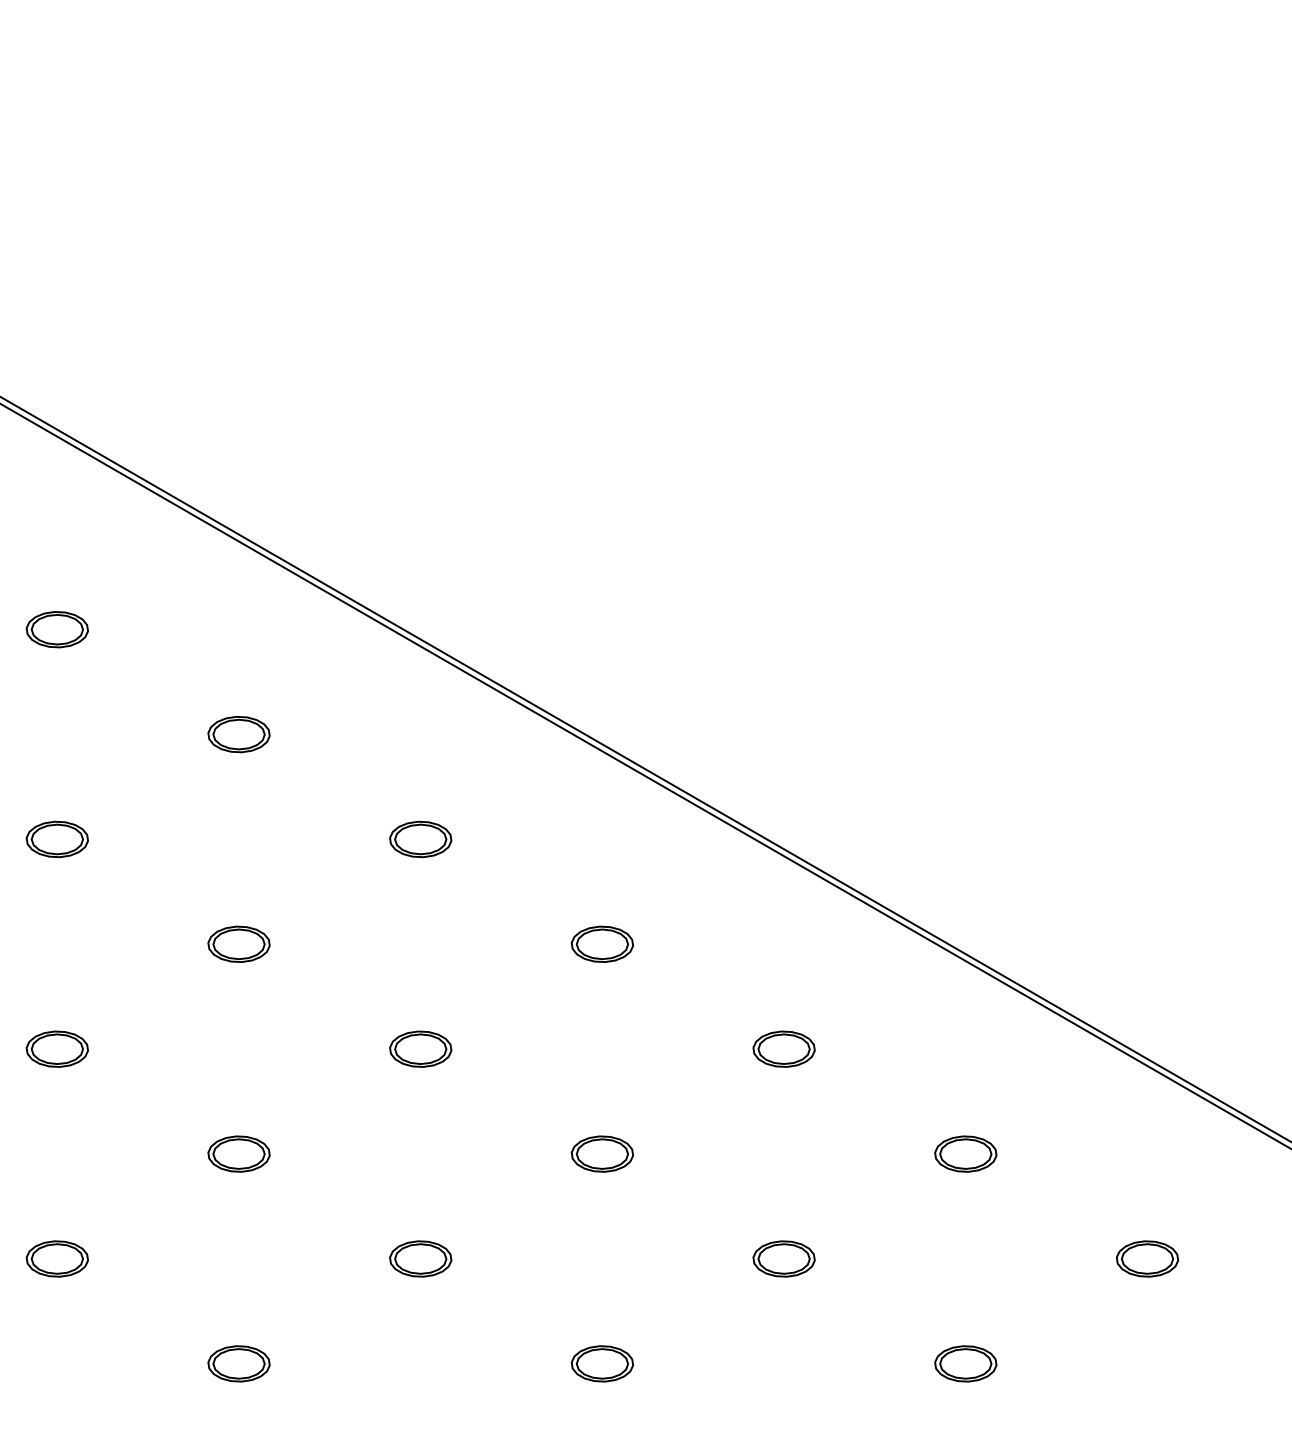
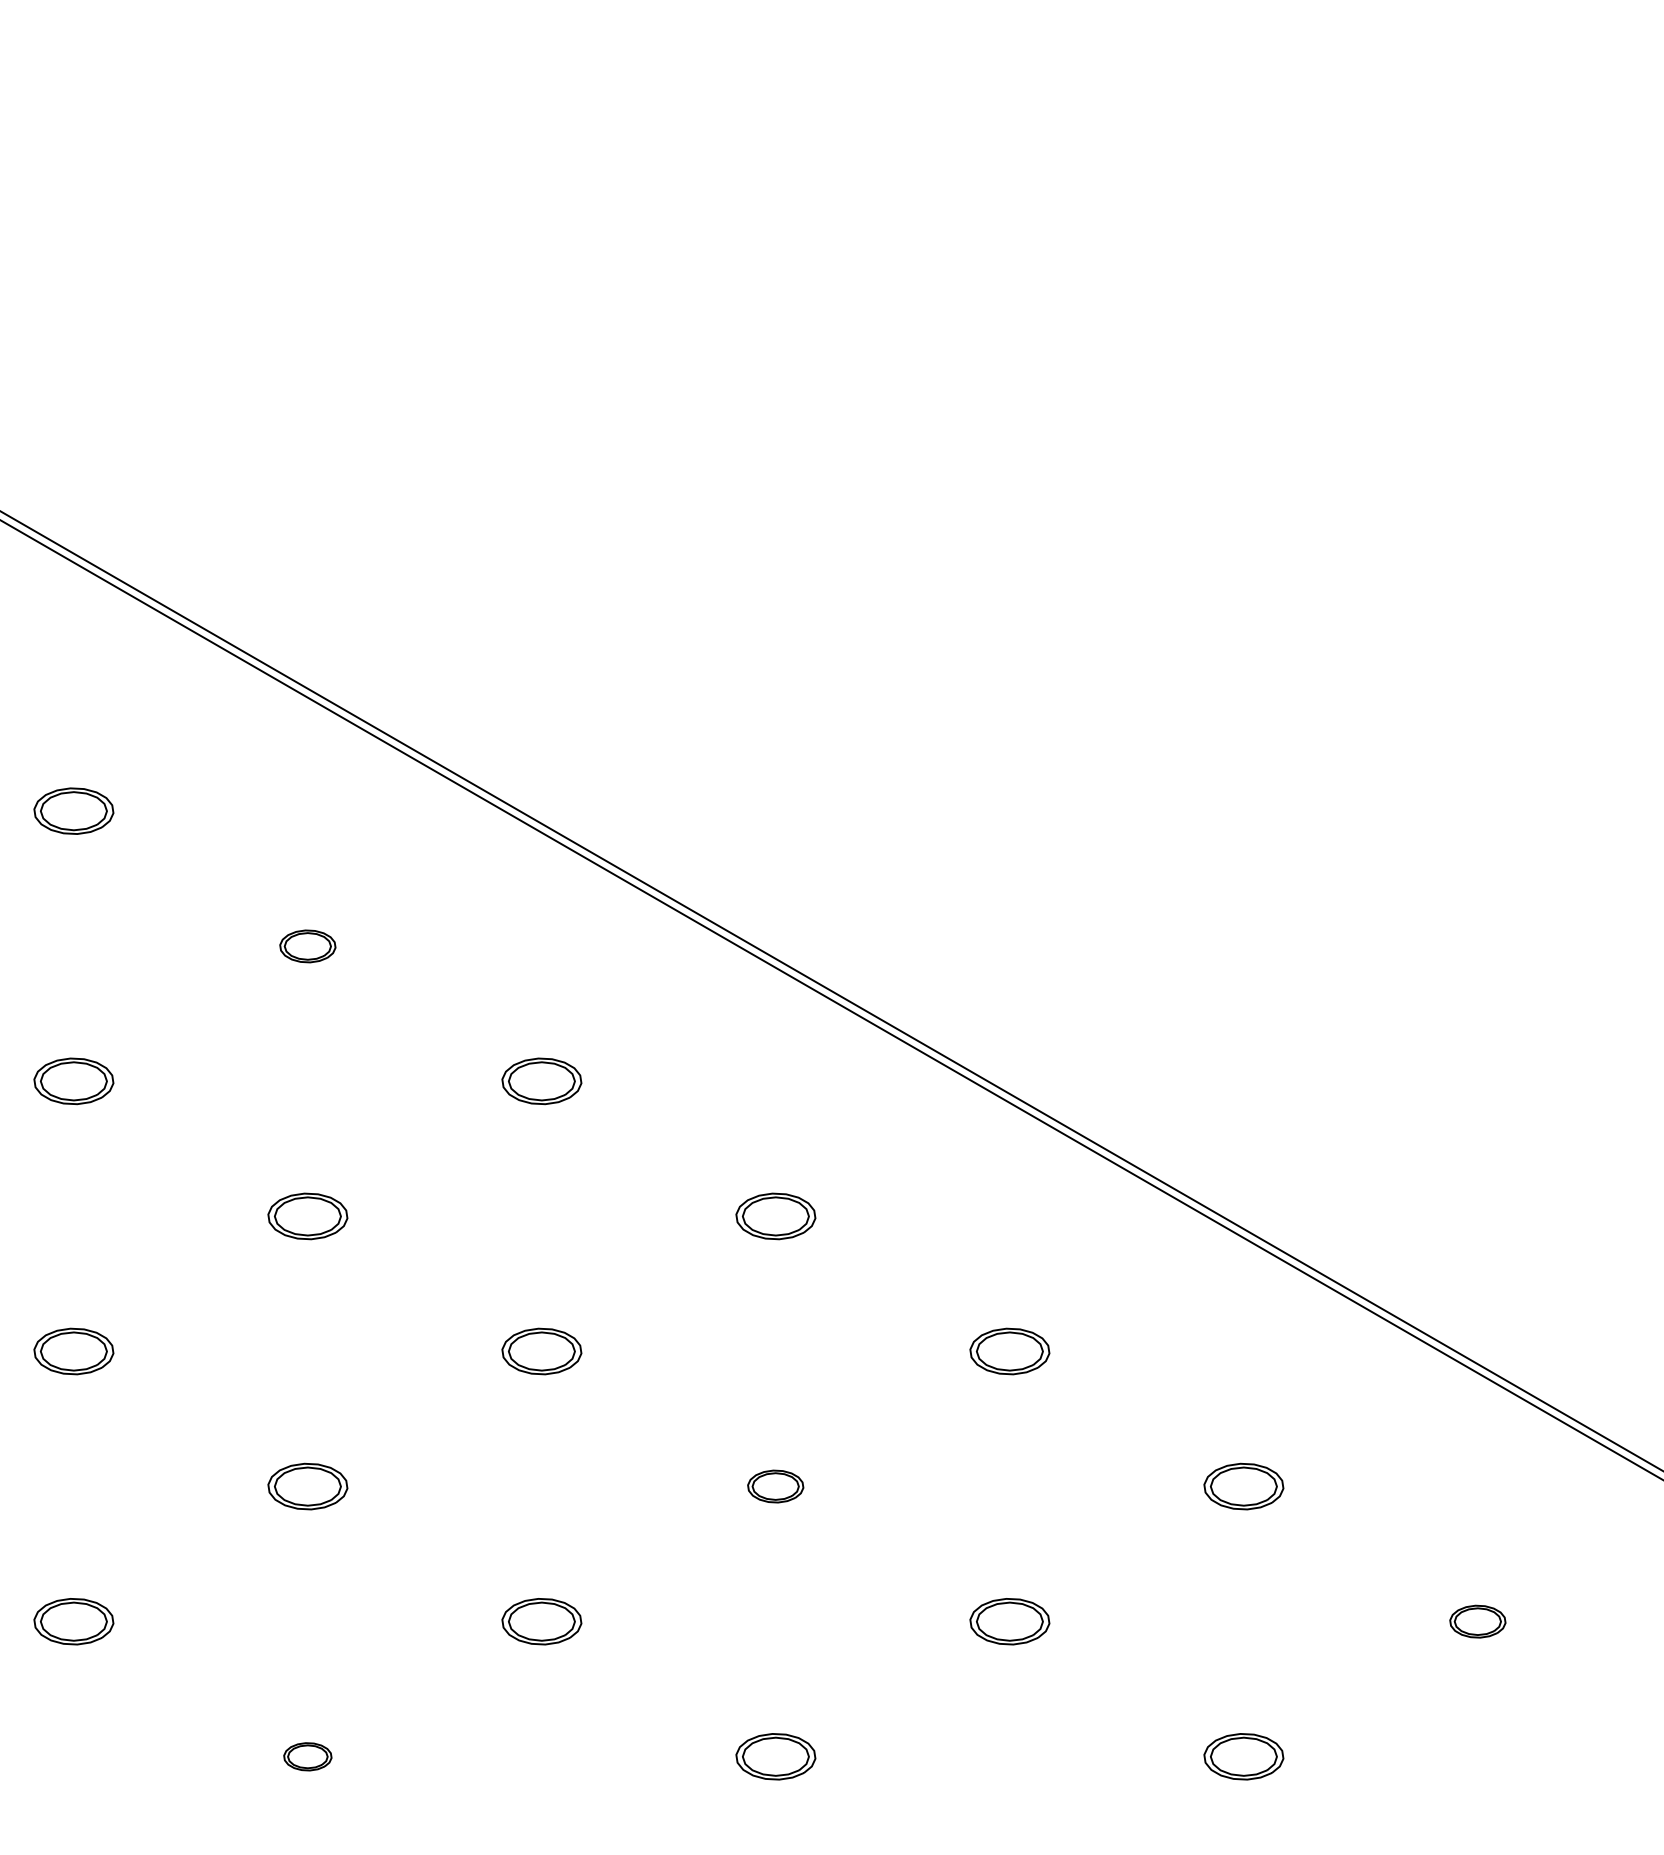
part: (238, 734) -> (307, 946), size x0.7
part: (601, 1153) -> (774, 1485), size x0.7
part: (1147, 1258) -> (1477, 1621), size x0.7
part: (238, 1363) -> (307, 1756), size x0.6

